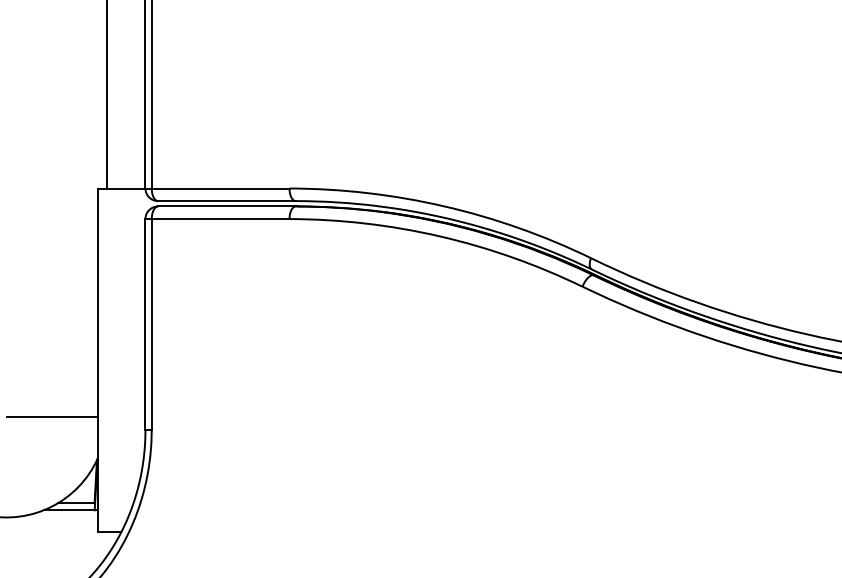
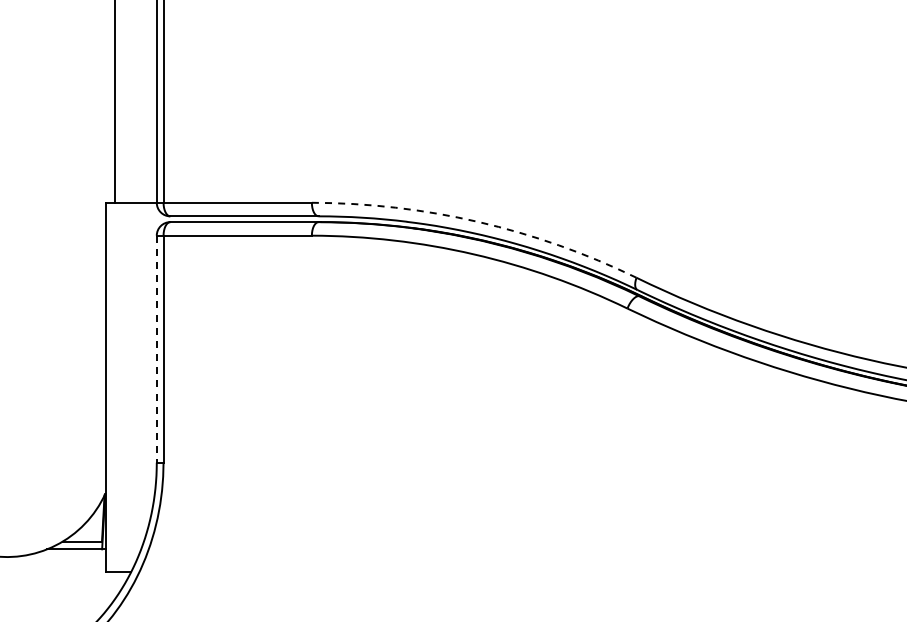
arc: (444, 205) -> (478, 221), solid -> dashed
line: (145, 324) -> (156, 349), solid -> dashed
line: (52, 417) -> (56, 449), removed

